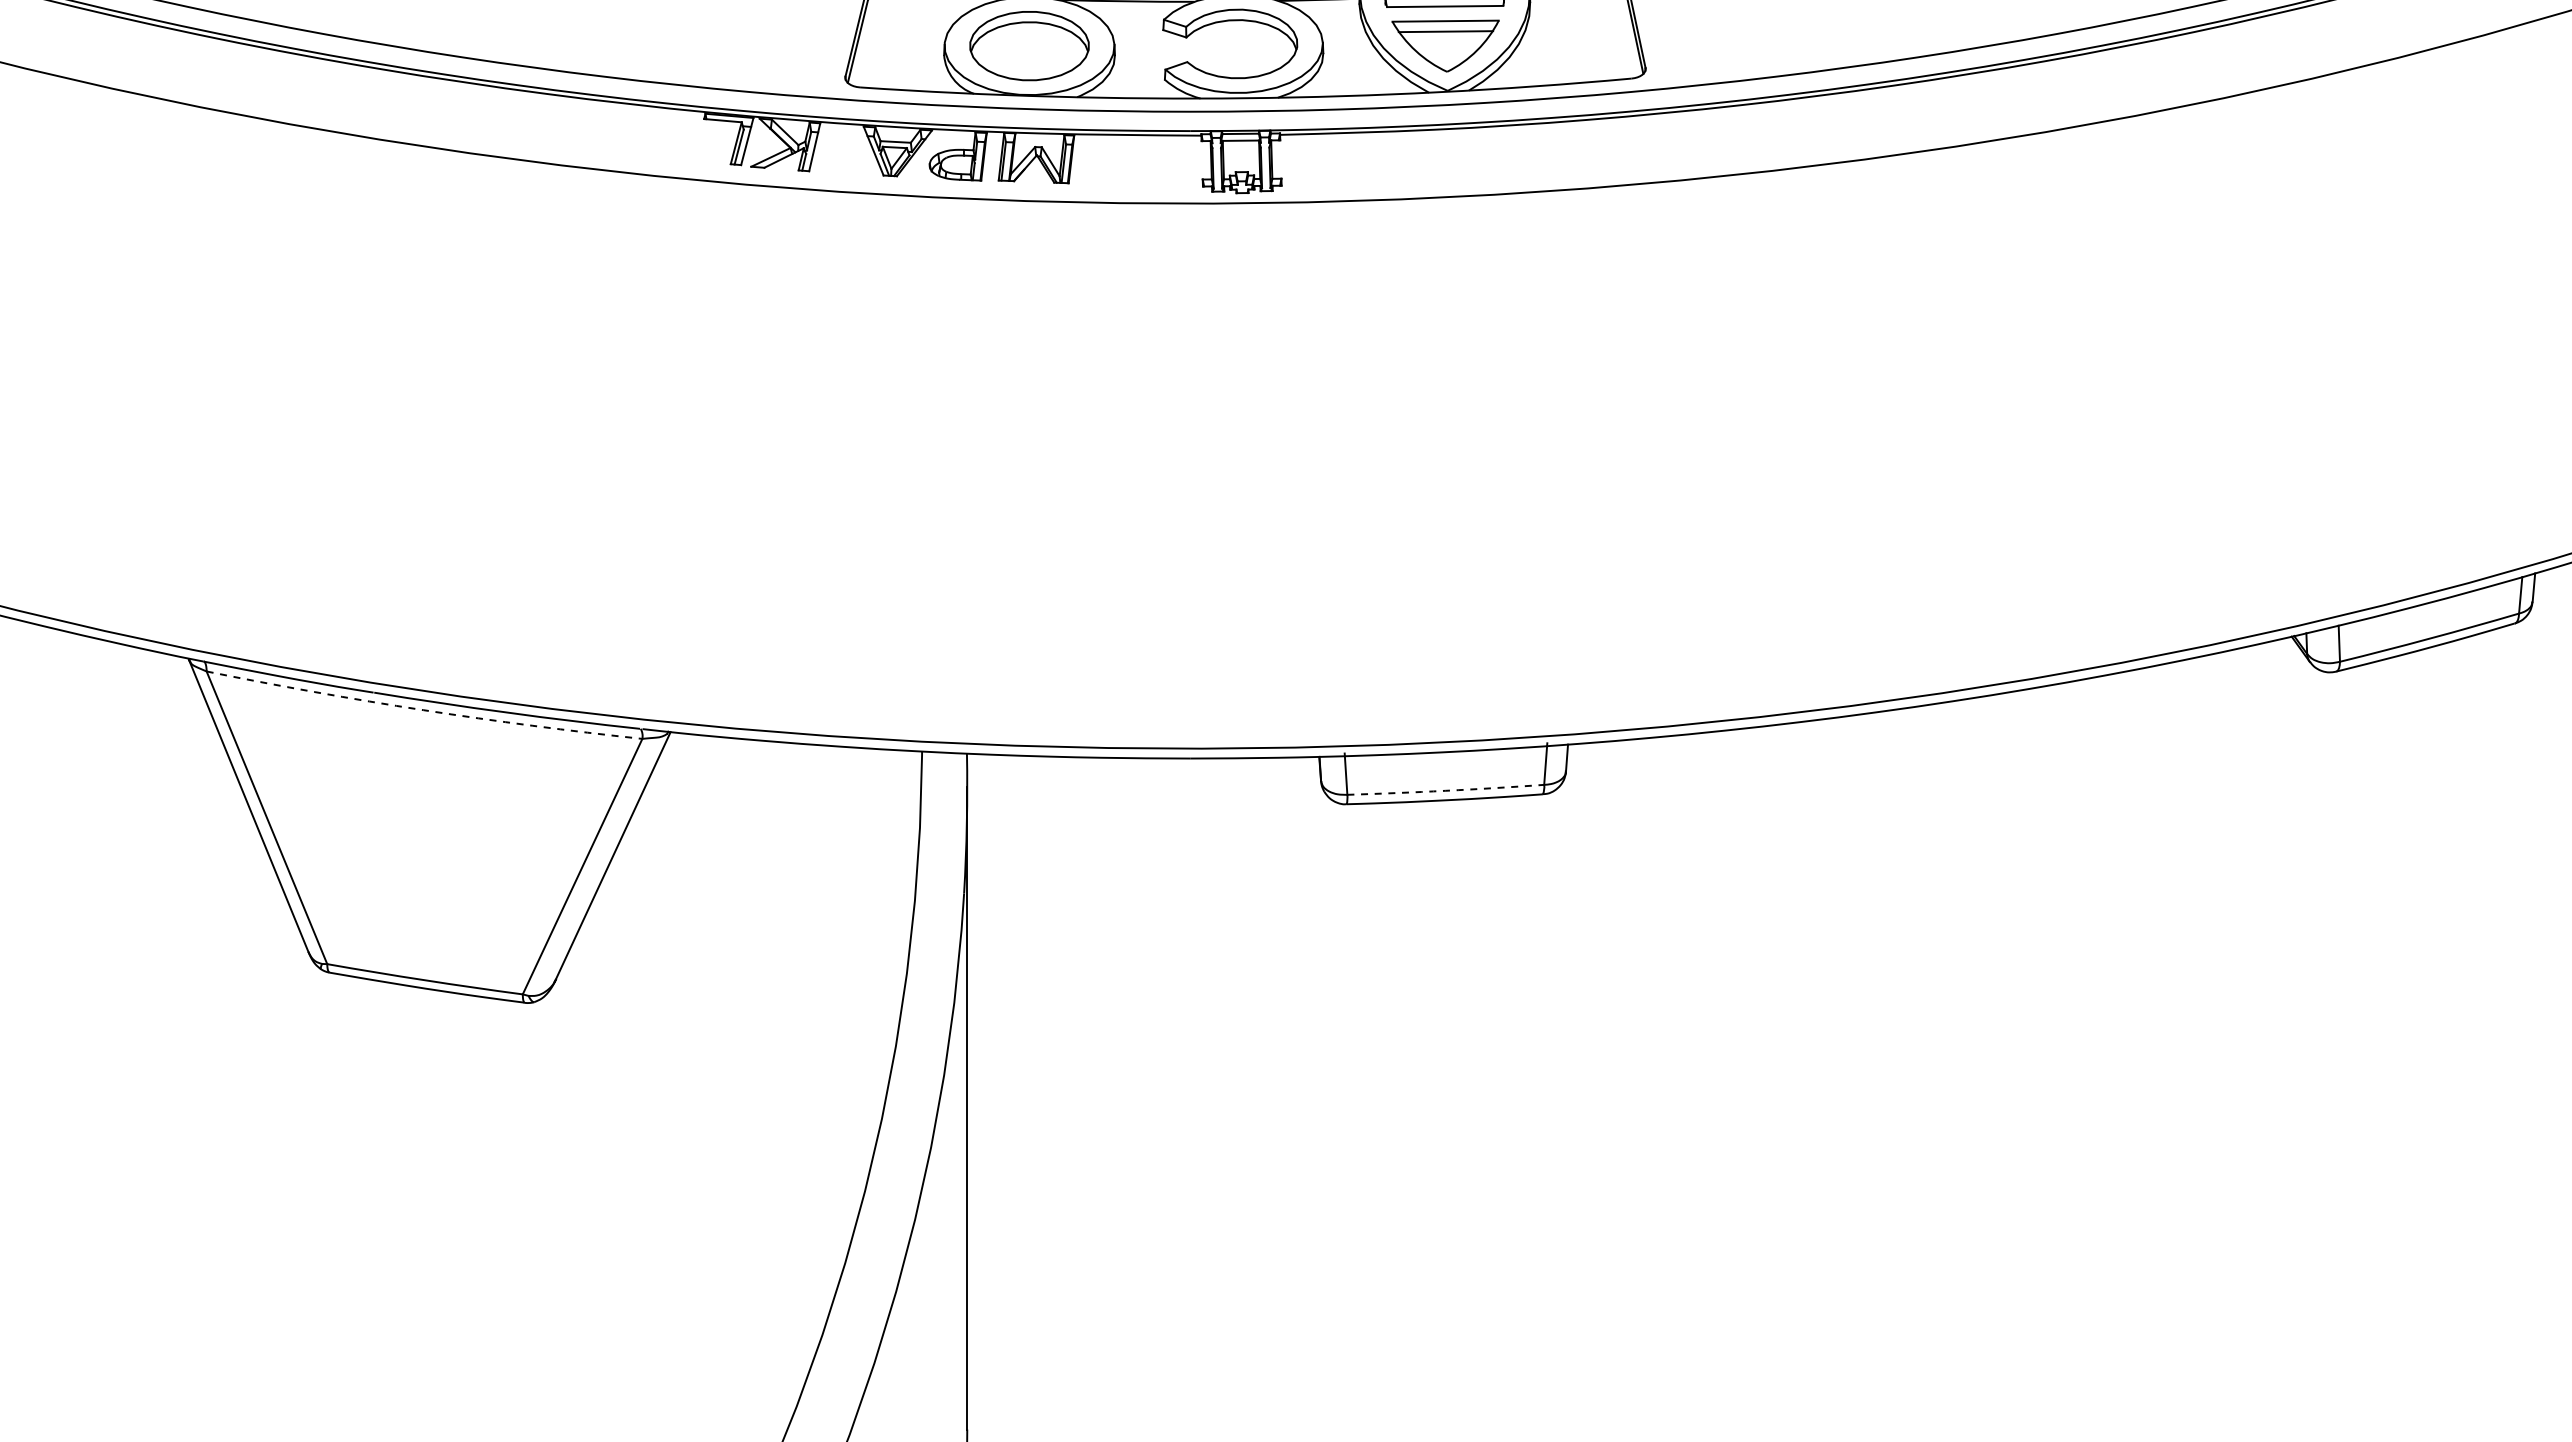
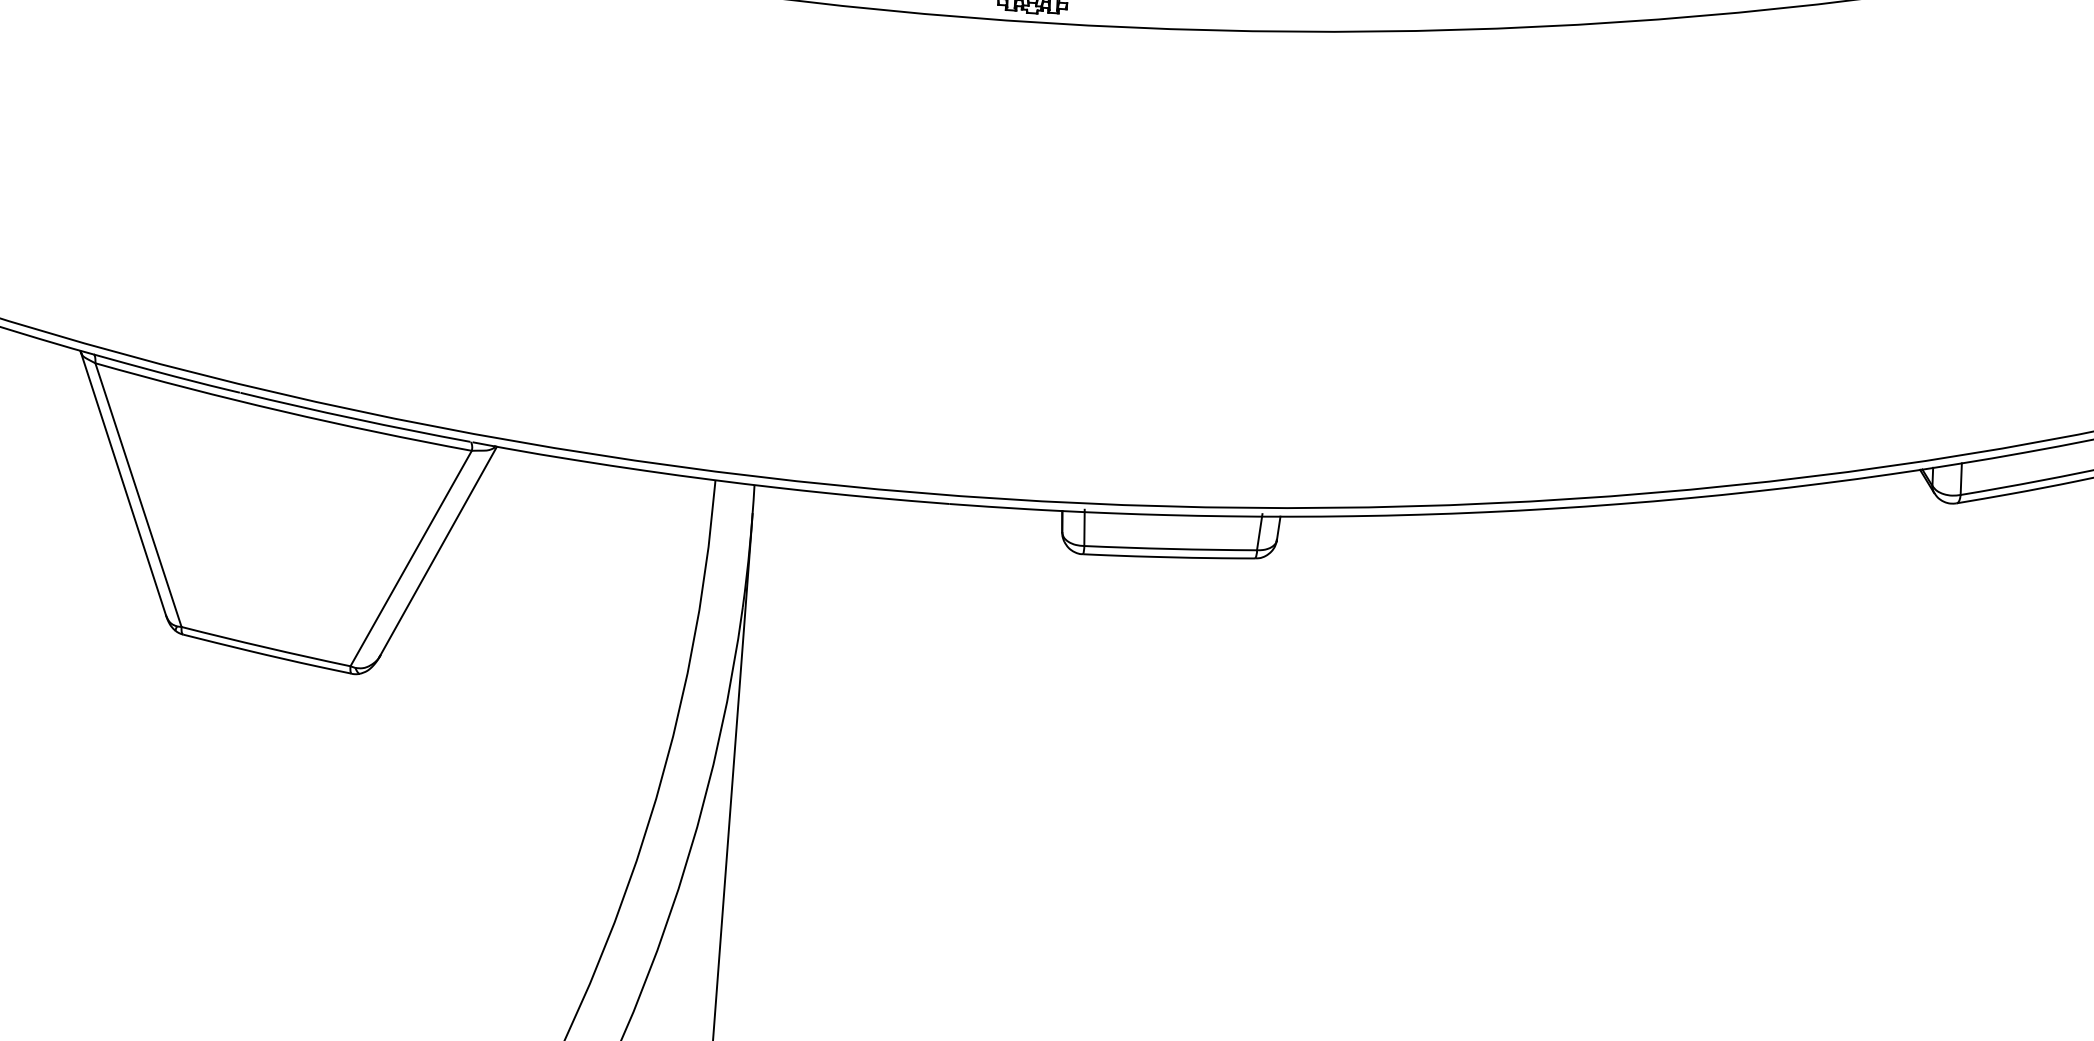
arc: (423, 710) -> (282, 411), dashed -> solid
arc: (1445, 790) -> (1170, 548), dashed -> solid

